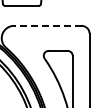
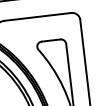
line: (47, 25) -> (37, 16), dashed -> solid

